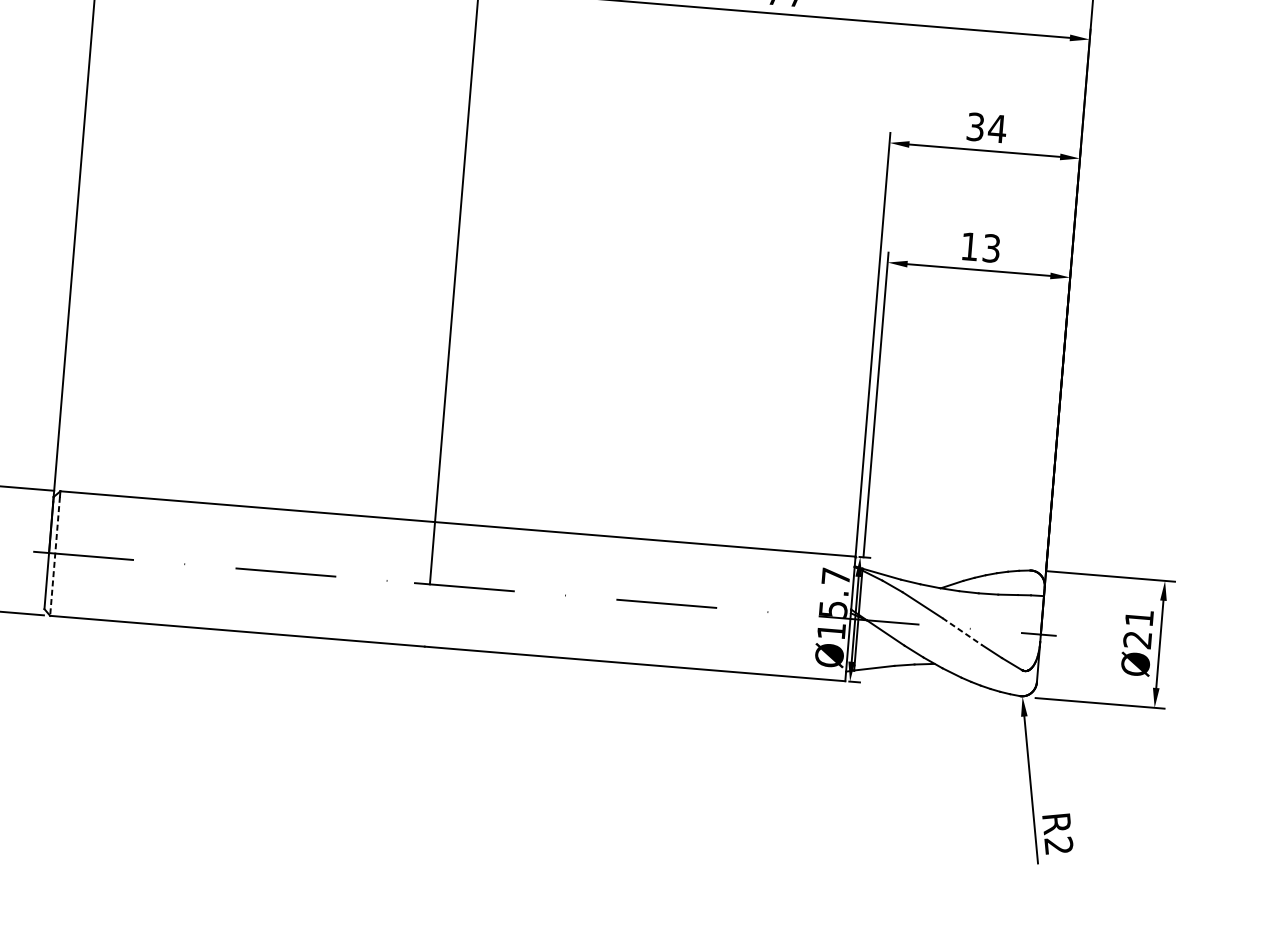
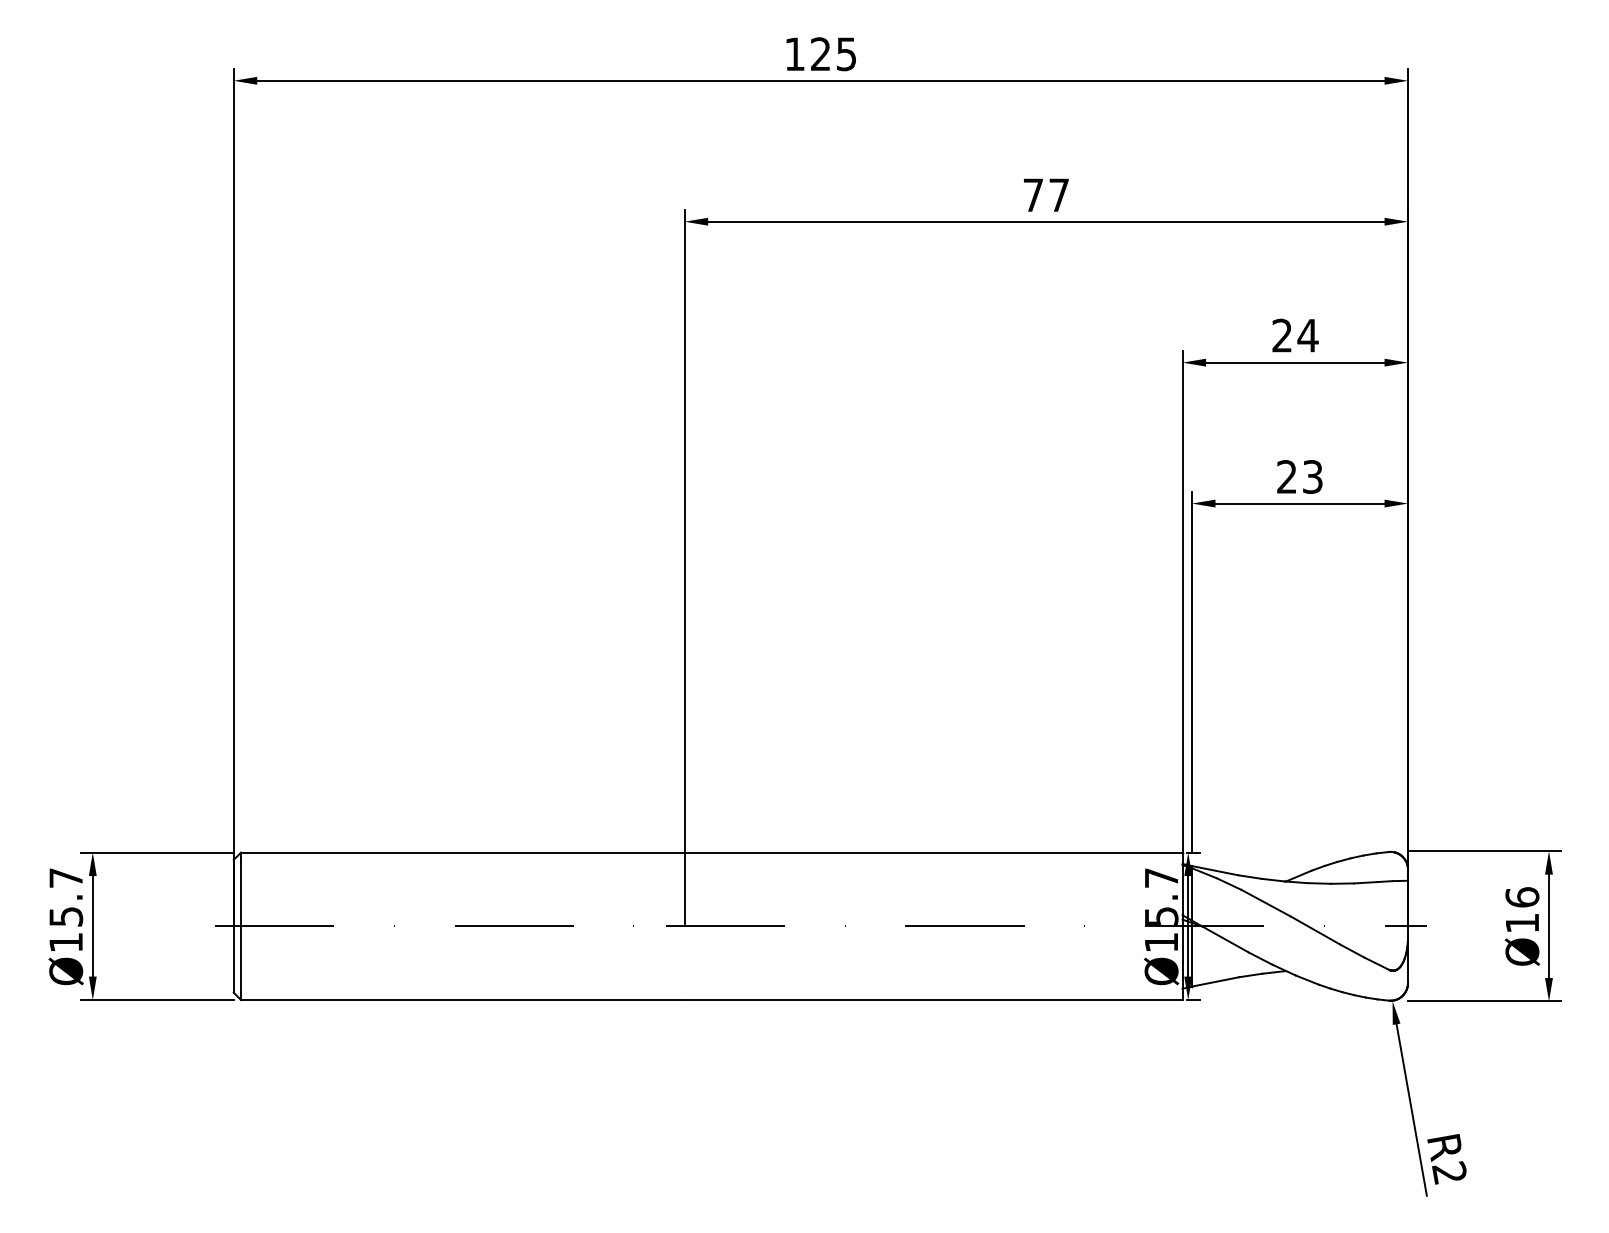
text: (974, 126) -> (1281, 335), 34 -> 24
text: (969, 246) -> (1286, 476), 13 -> 23
line: (55, 557) -> (241, 930), dashed -> solid
text: (1138, 629) -> (1522, 910), Ø21 -> Ø16
line: (962, 631) -> (1315, 930), dashed -> solid

